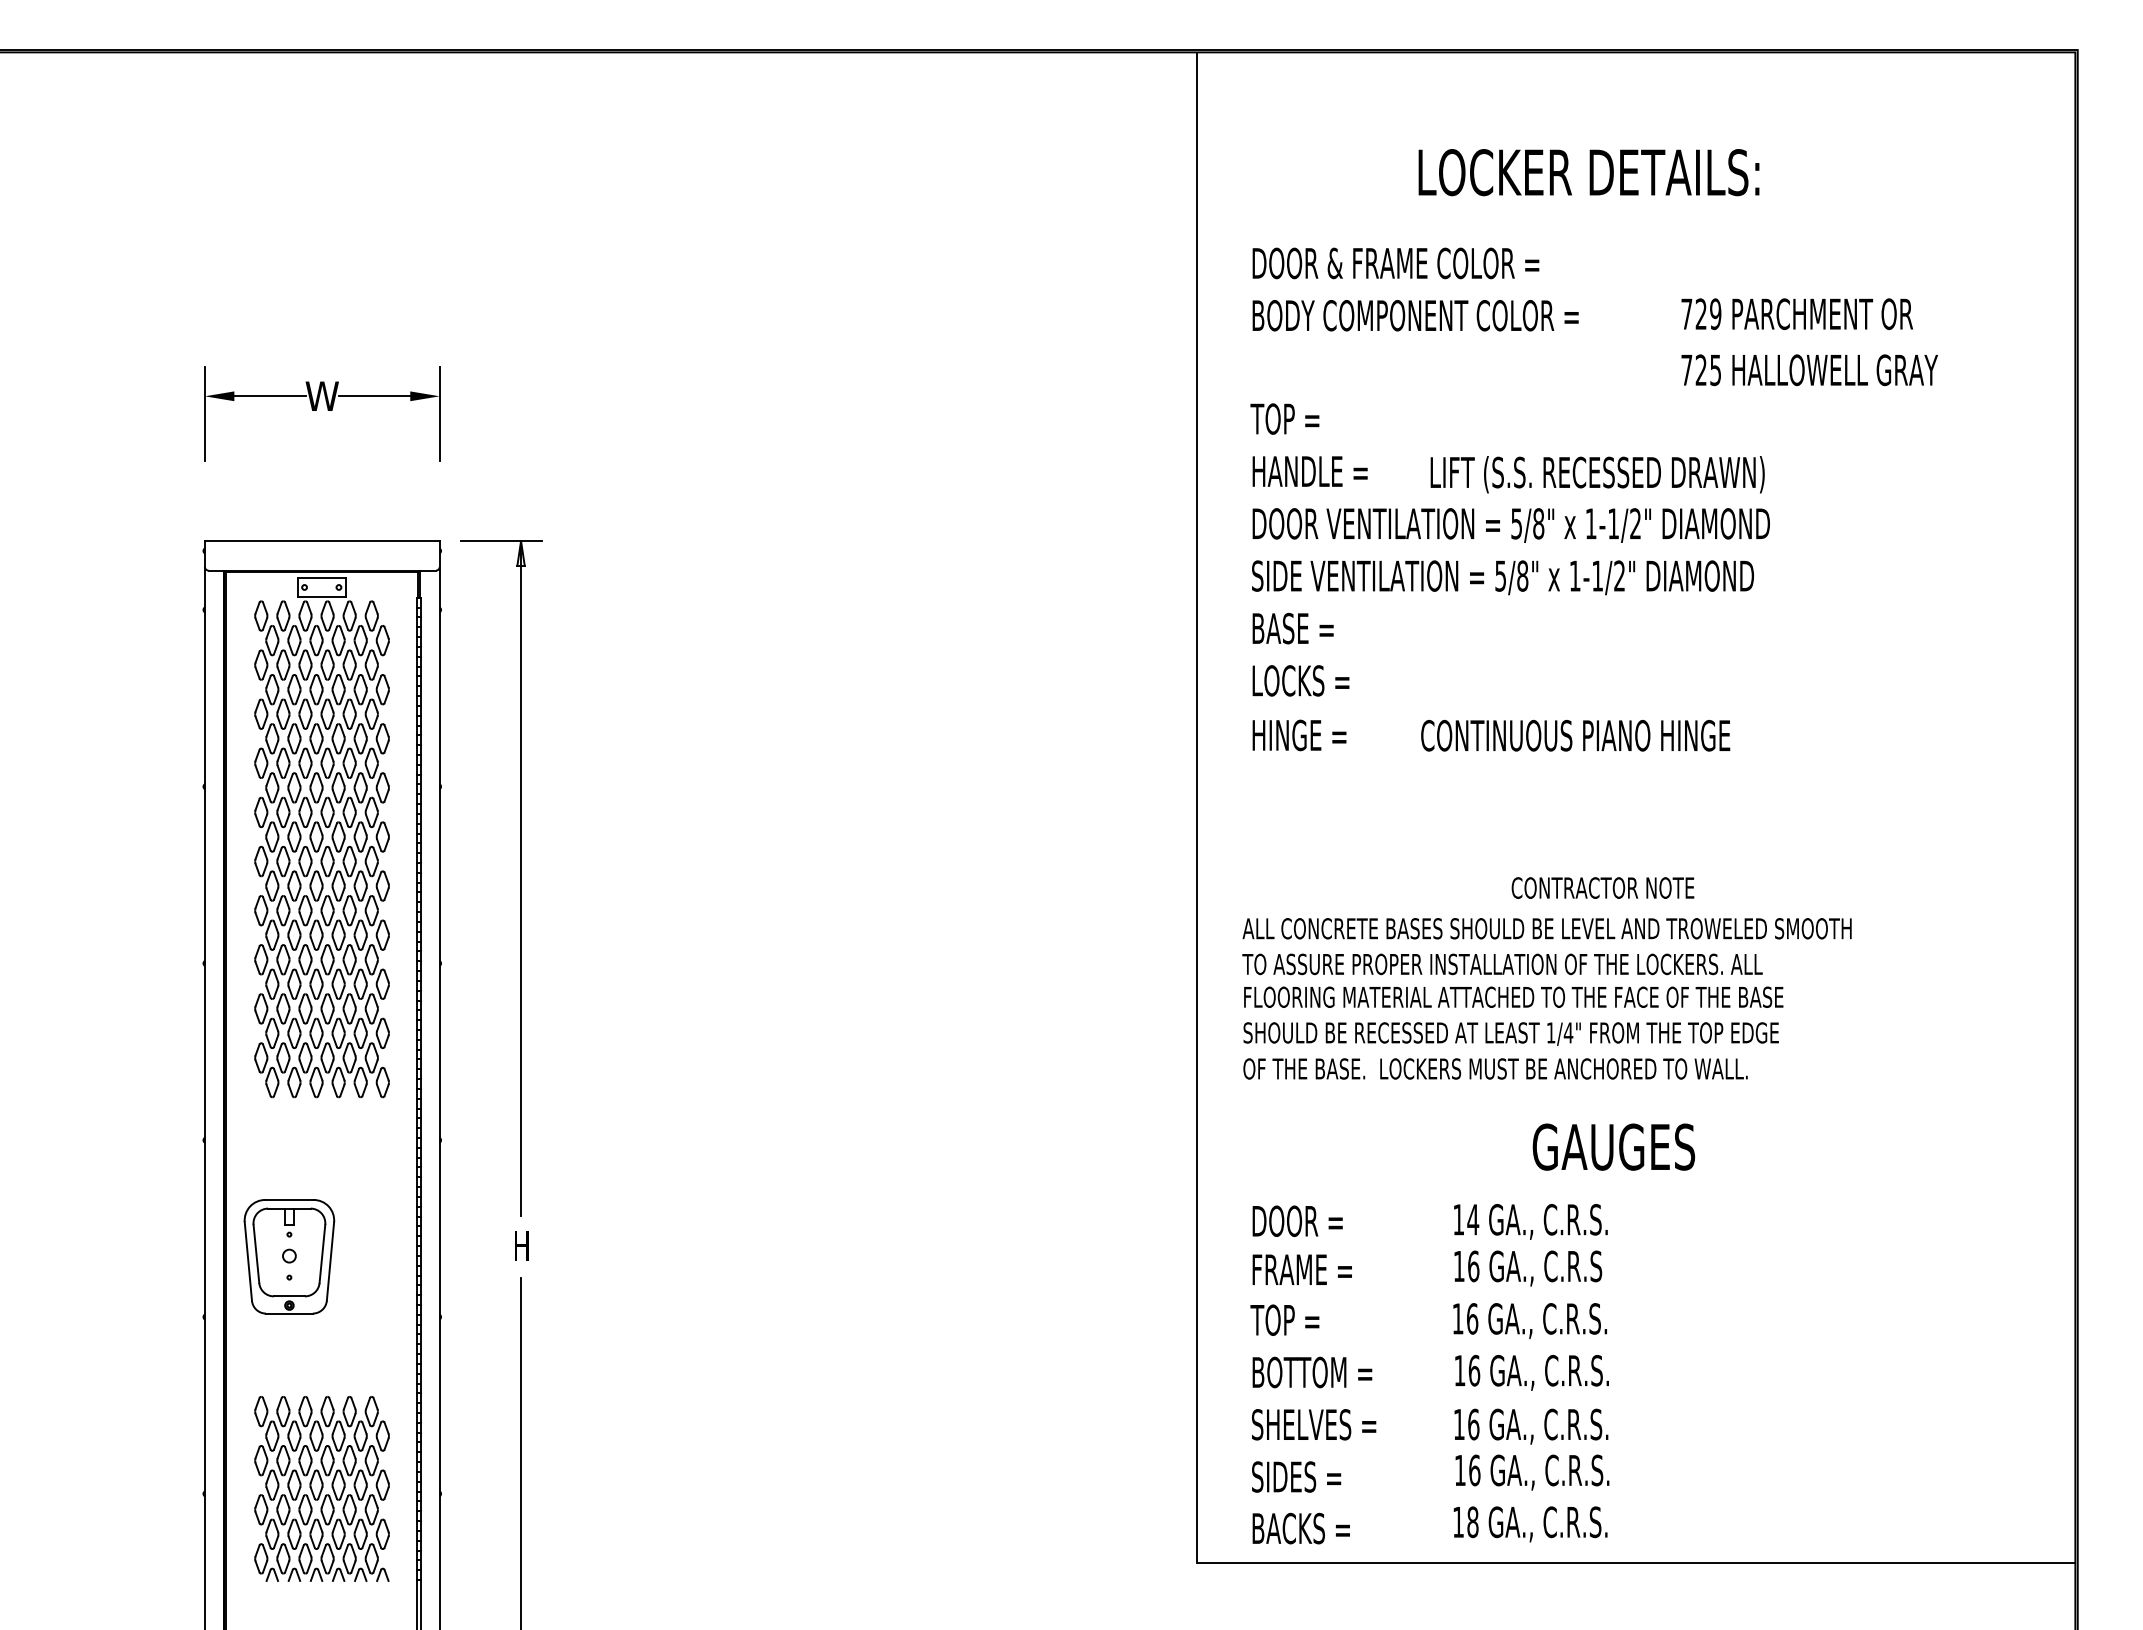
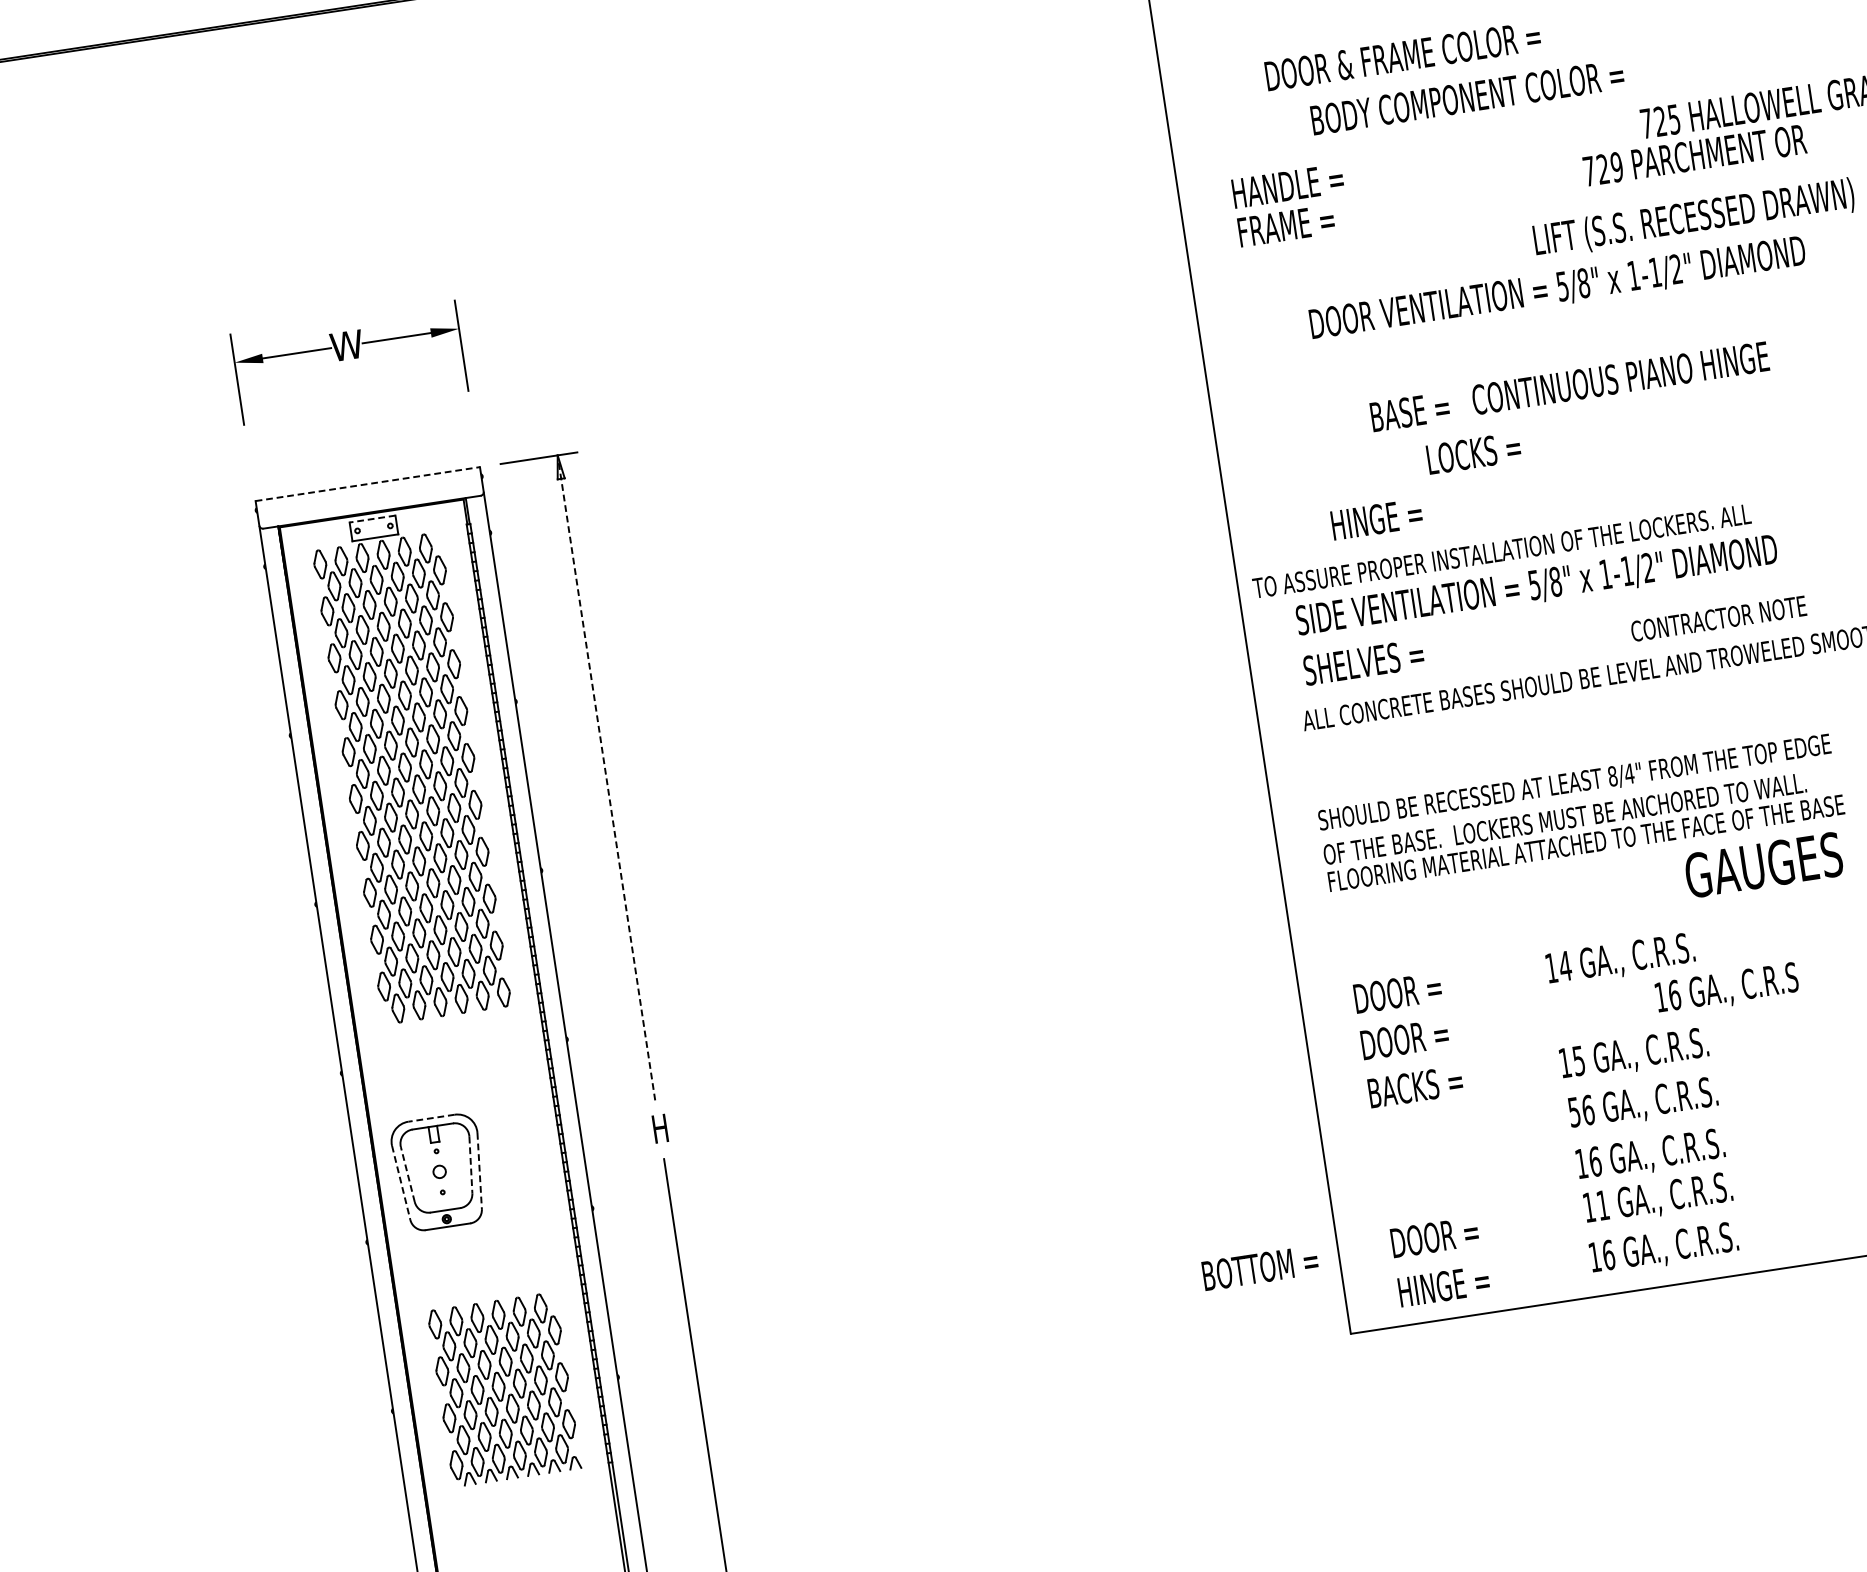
text: (1395, 263) -> (1402, 56), moved
text: (1796, 314) -> (1694, 155), moved
text: (1415, 315) -> (1467, 97), moved
text: (1300, 418) -> (1284, 225), TOP = -> FRAME =
text: (1309, 471) -> (1287, 186), moved
text: (1597, 474) -> (1693, 218), moved
text: (1510, 525) -> (1557, 288), moved
line: (322, 541) -> (368, 484), solid -> dashed
line: (321, 577) -> (372, 518), solid -> dashed
text: (1502, 577) -> (1536, 586), moved
text: (1292, 628) -> (1409, 411), moved
text: (1300, 680) -> (1473, 453), moved
text: (1299, 735) -> (1376, 519), moved
text: (1575, 735) -> (1620, 378), moved
line: (521, 878) -> (606, 777), solid -> dashed
text: (1602, 887) -> (1718, 618), moved
text: (1502, 964) -> (1501, 551), moved
text: (1513, 996) -> (1586, 842), moved
text: (1550, 1032) -> (1612, 776), 1/4" -> 8/4"
text: (1613, 1146) -> (1763, 864), moved
line: (288, 1199) -> (430, 1117), solid -> dashed
line: (256, 1253) -> (407, 1174), solid -> dashed
line: (322, 1254) -> (471, 1165), solid -> dashed
line: (248, 1261) -> (401, 1182), solid -> dashed
line: (330, 1261) -> (479, 1171), solid -> dashed
text: (1528, 1268) -> (1727, 989), moved
text: (1303, 1269) -> (1410, 1038), FRAME = -> DOOR =
text: (1472, 1318) -> (1578, 1060), 16 -> 15
text: (1299, 1319) -> (1413, 1086), TOP = -> BACKS =
text: (1459, 1370) -> (1574, 1112), 16 -> 56
text: (1312, 1372) -> (1260, 1267), moved
text: (1314, 1424) -> (1364, 662), moved
text: (1474, 1470) -> (1602, 1205), 16 -> 11
text: (1297, 1476) -> (1434, 1236), SIDES = -> DOOR =
text: (1472, 1521) -> (1608, 1254), 18 -> 16
text: (1302, 1528) -> (1446, 1285), BACKS = -> HINGE =

